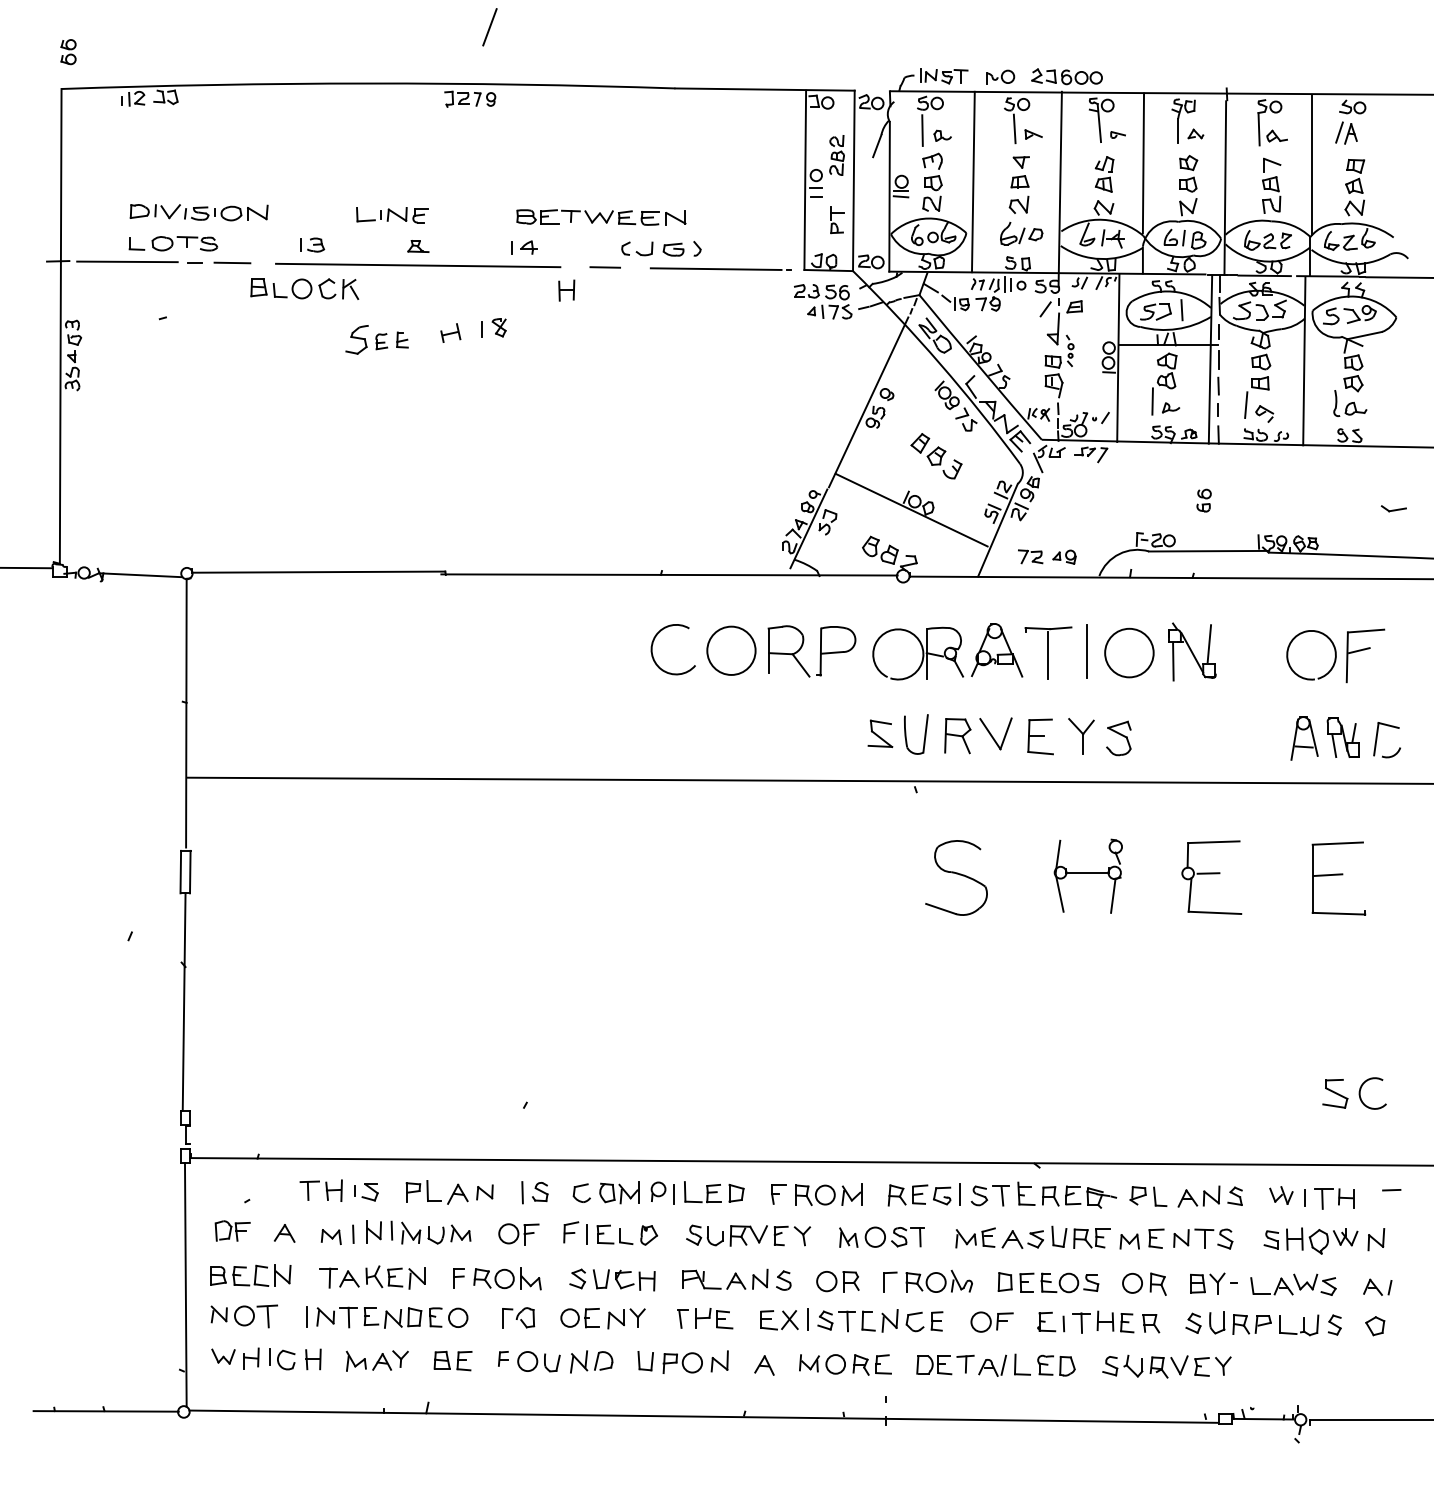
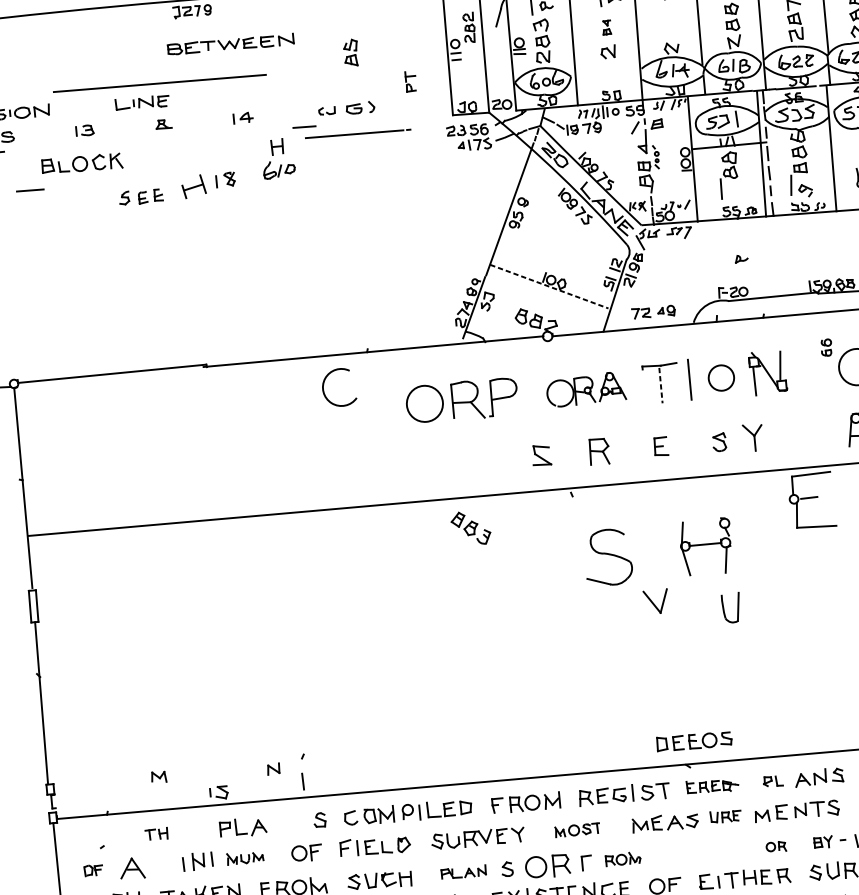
part: (1019, 172) -> (606, 27), size x0.6
part: (1104, 174) -> (351, 52), moved
part: (601, 217) -> (230, 44), moved
part: (837, 220) -> (410, 81), moved
part: (1021, 233) -> (279, 169), moved
part: (637, 248) -> (327, 110), size x0.7
line: (232, 262) -> (30, 190), moved
line: (418, 265) -> (160, 83), moved
line: (720, 268) -> (357, 133), moved
part: (450, 332) -> (193, 186), size x1.6
part: (356, 339) -> (124, 197), size x0.6
part: (1171, 407) -> (741, 258), moved
part: (936, 456) -> (471, 528), moved
part: (1203, 500) -> (826, 347), moved
line: (912, 510) -> (550, 286), solid -> dashed
arc: (653, 644) -> (324, 385), moved
part: (947, 651) -> (585, 389), size x0.7
circle: (1129, 652) -> (721, 377), size x0.7
line: (1047, 655) -> (660, 385), solid -> dashed
part: (995, 733) -> (655, 601), moved
part: (924, 734) -> (737, 607), moved
part: (1040, 736) -> (660, 446), size x0.7
part: (1081, 736) -> (753, 437), moved
part: (1118, 738) -> (719, 442), size x0.7
part: (1211, 877) -> (811, 500), moved
part: (320, 1190) -> (156, 834), size x0.7
part: (366, 1192) -> (219, 793), moved
part: (484, 1192) -> (273, 769), moved
line: (522, 1192) -> (303, 781), moved
part: (1067, 1194) -> (712, 785), size x0.7
part: (1148, 1196) -> (773, 781), size x0.7
part: (232, 1230) -> (93, 870), size x0.7
part: (436, 1232) -> (245, 857), size x0.7
part: (284, 1233) -> (132, 868), size x1.6
part: (330, 1236) -> (158, 776), moved
part: (881, 1236) -> (577, 829), size x0.7
part: (1080, 1236) -> (725, 815), size x0.7
part: (725, 1278) -> (463, 871), size x0.7
part: (938, 1280) -> (622, 858), size x0.7
part: (837, 1281) -> (547, 866), size x1.4
part: (1048, 1282) -> (694, 741), moved
part: (1144, 1283) -> (776, 846), size x0.6
part: (1207, 1283) -> (823, 842), size x0.7

